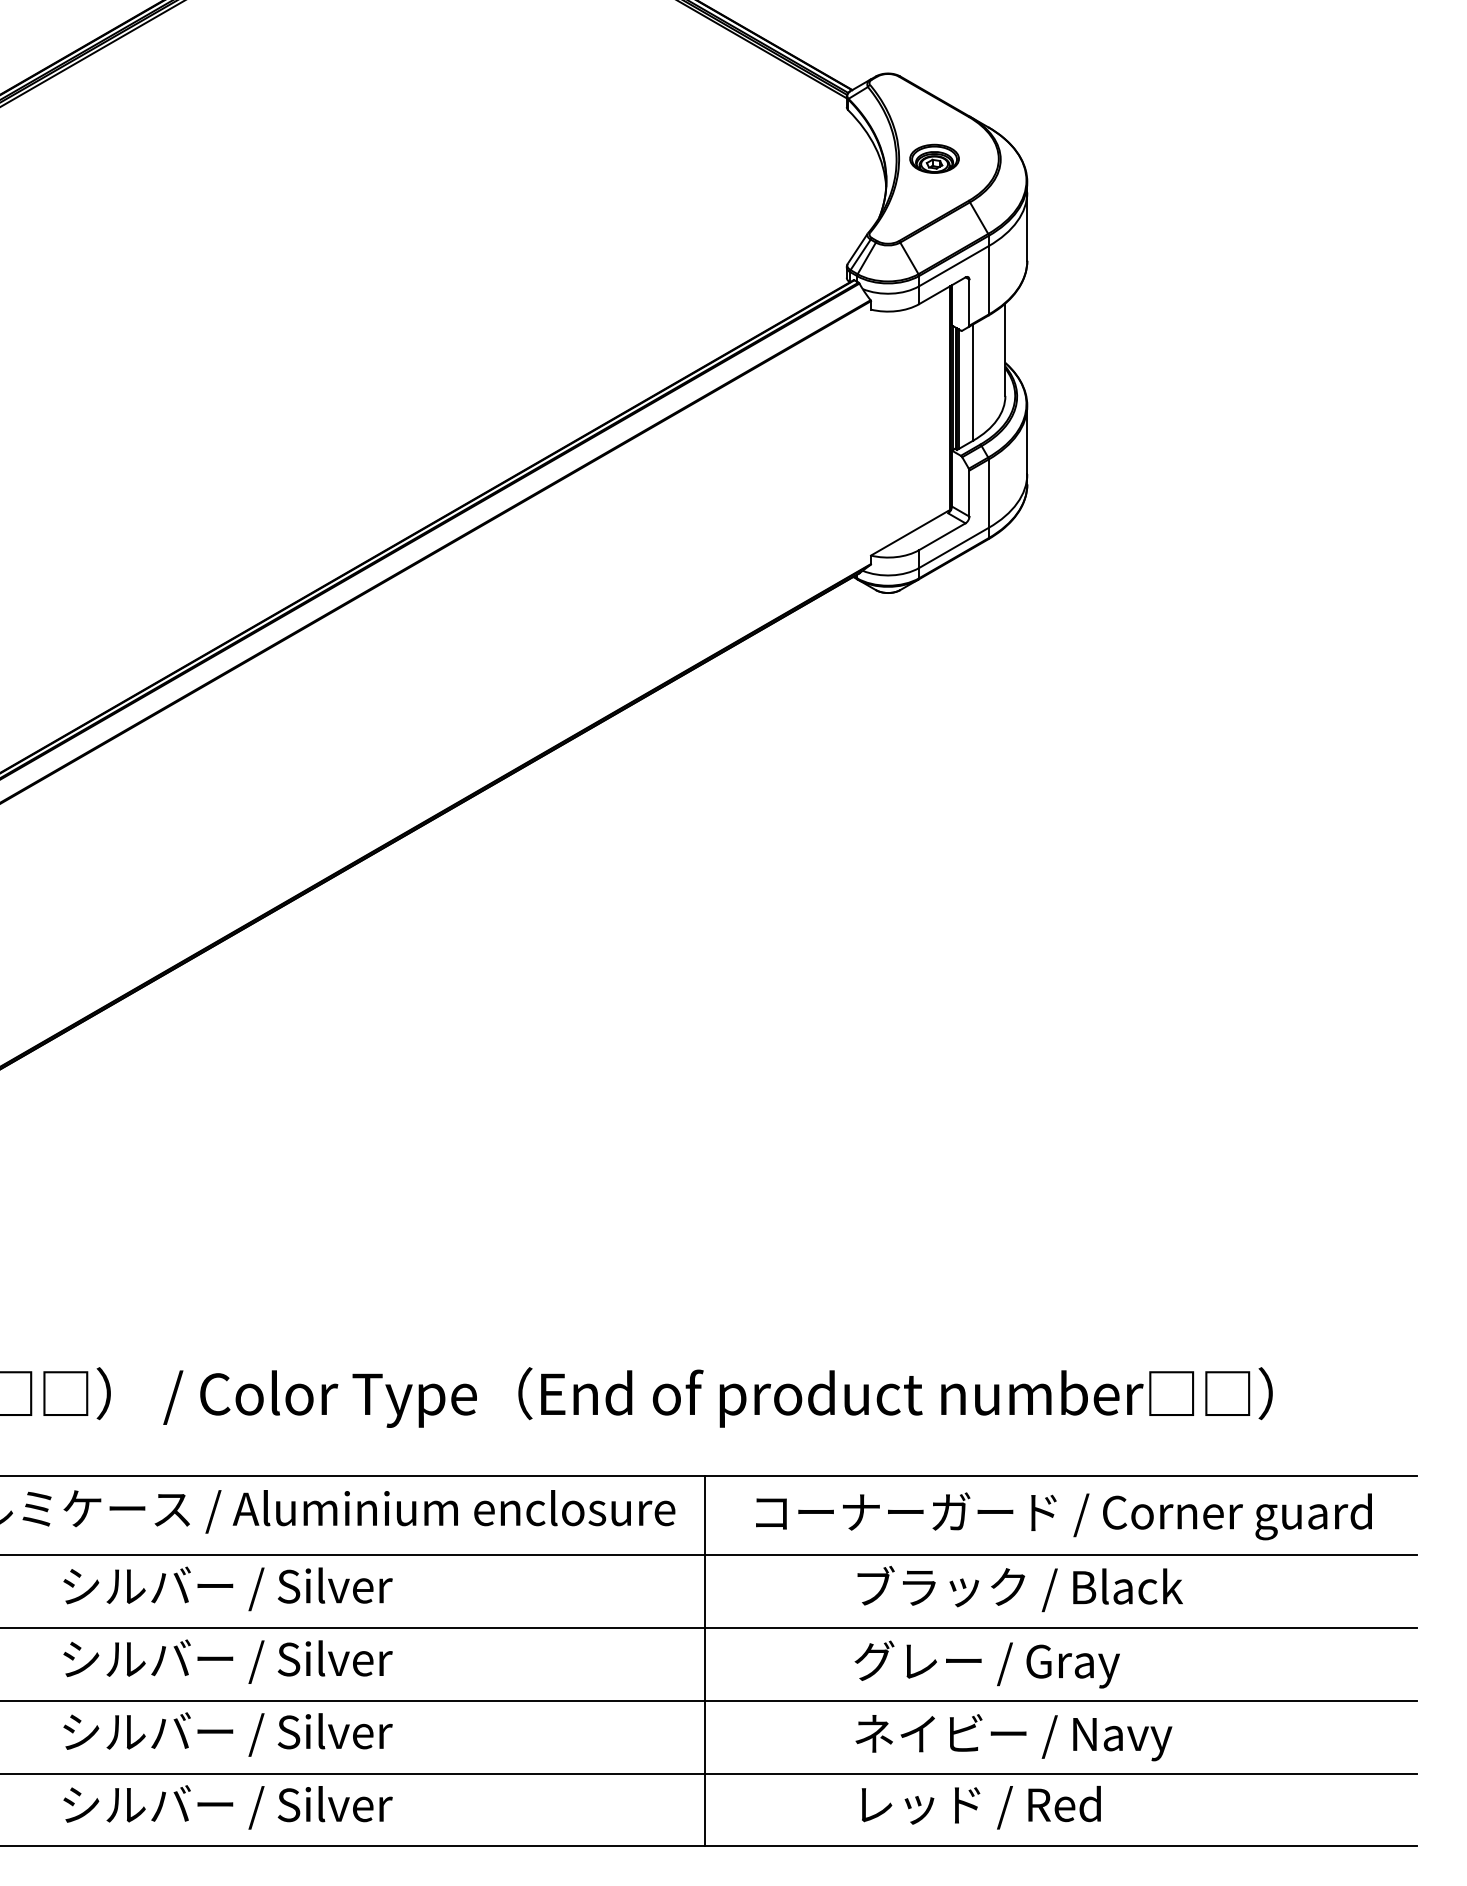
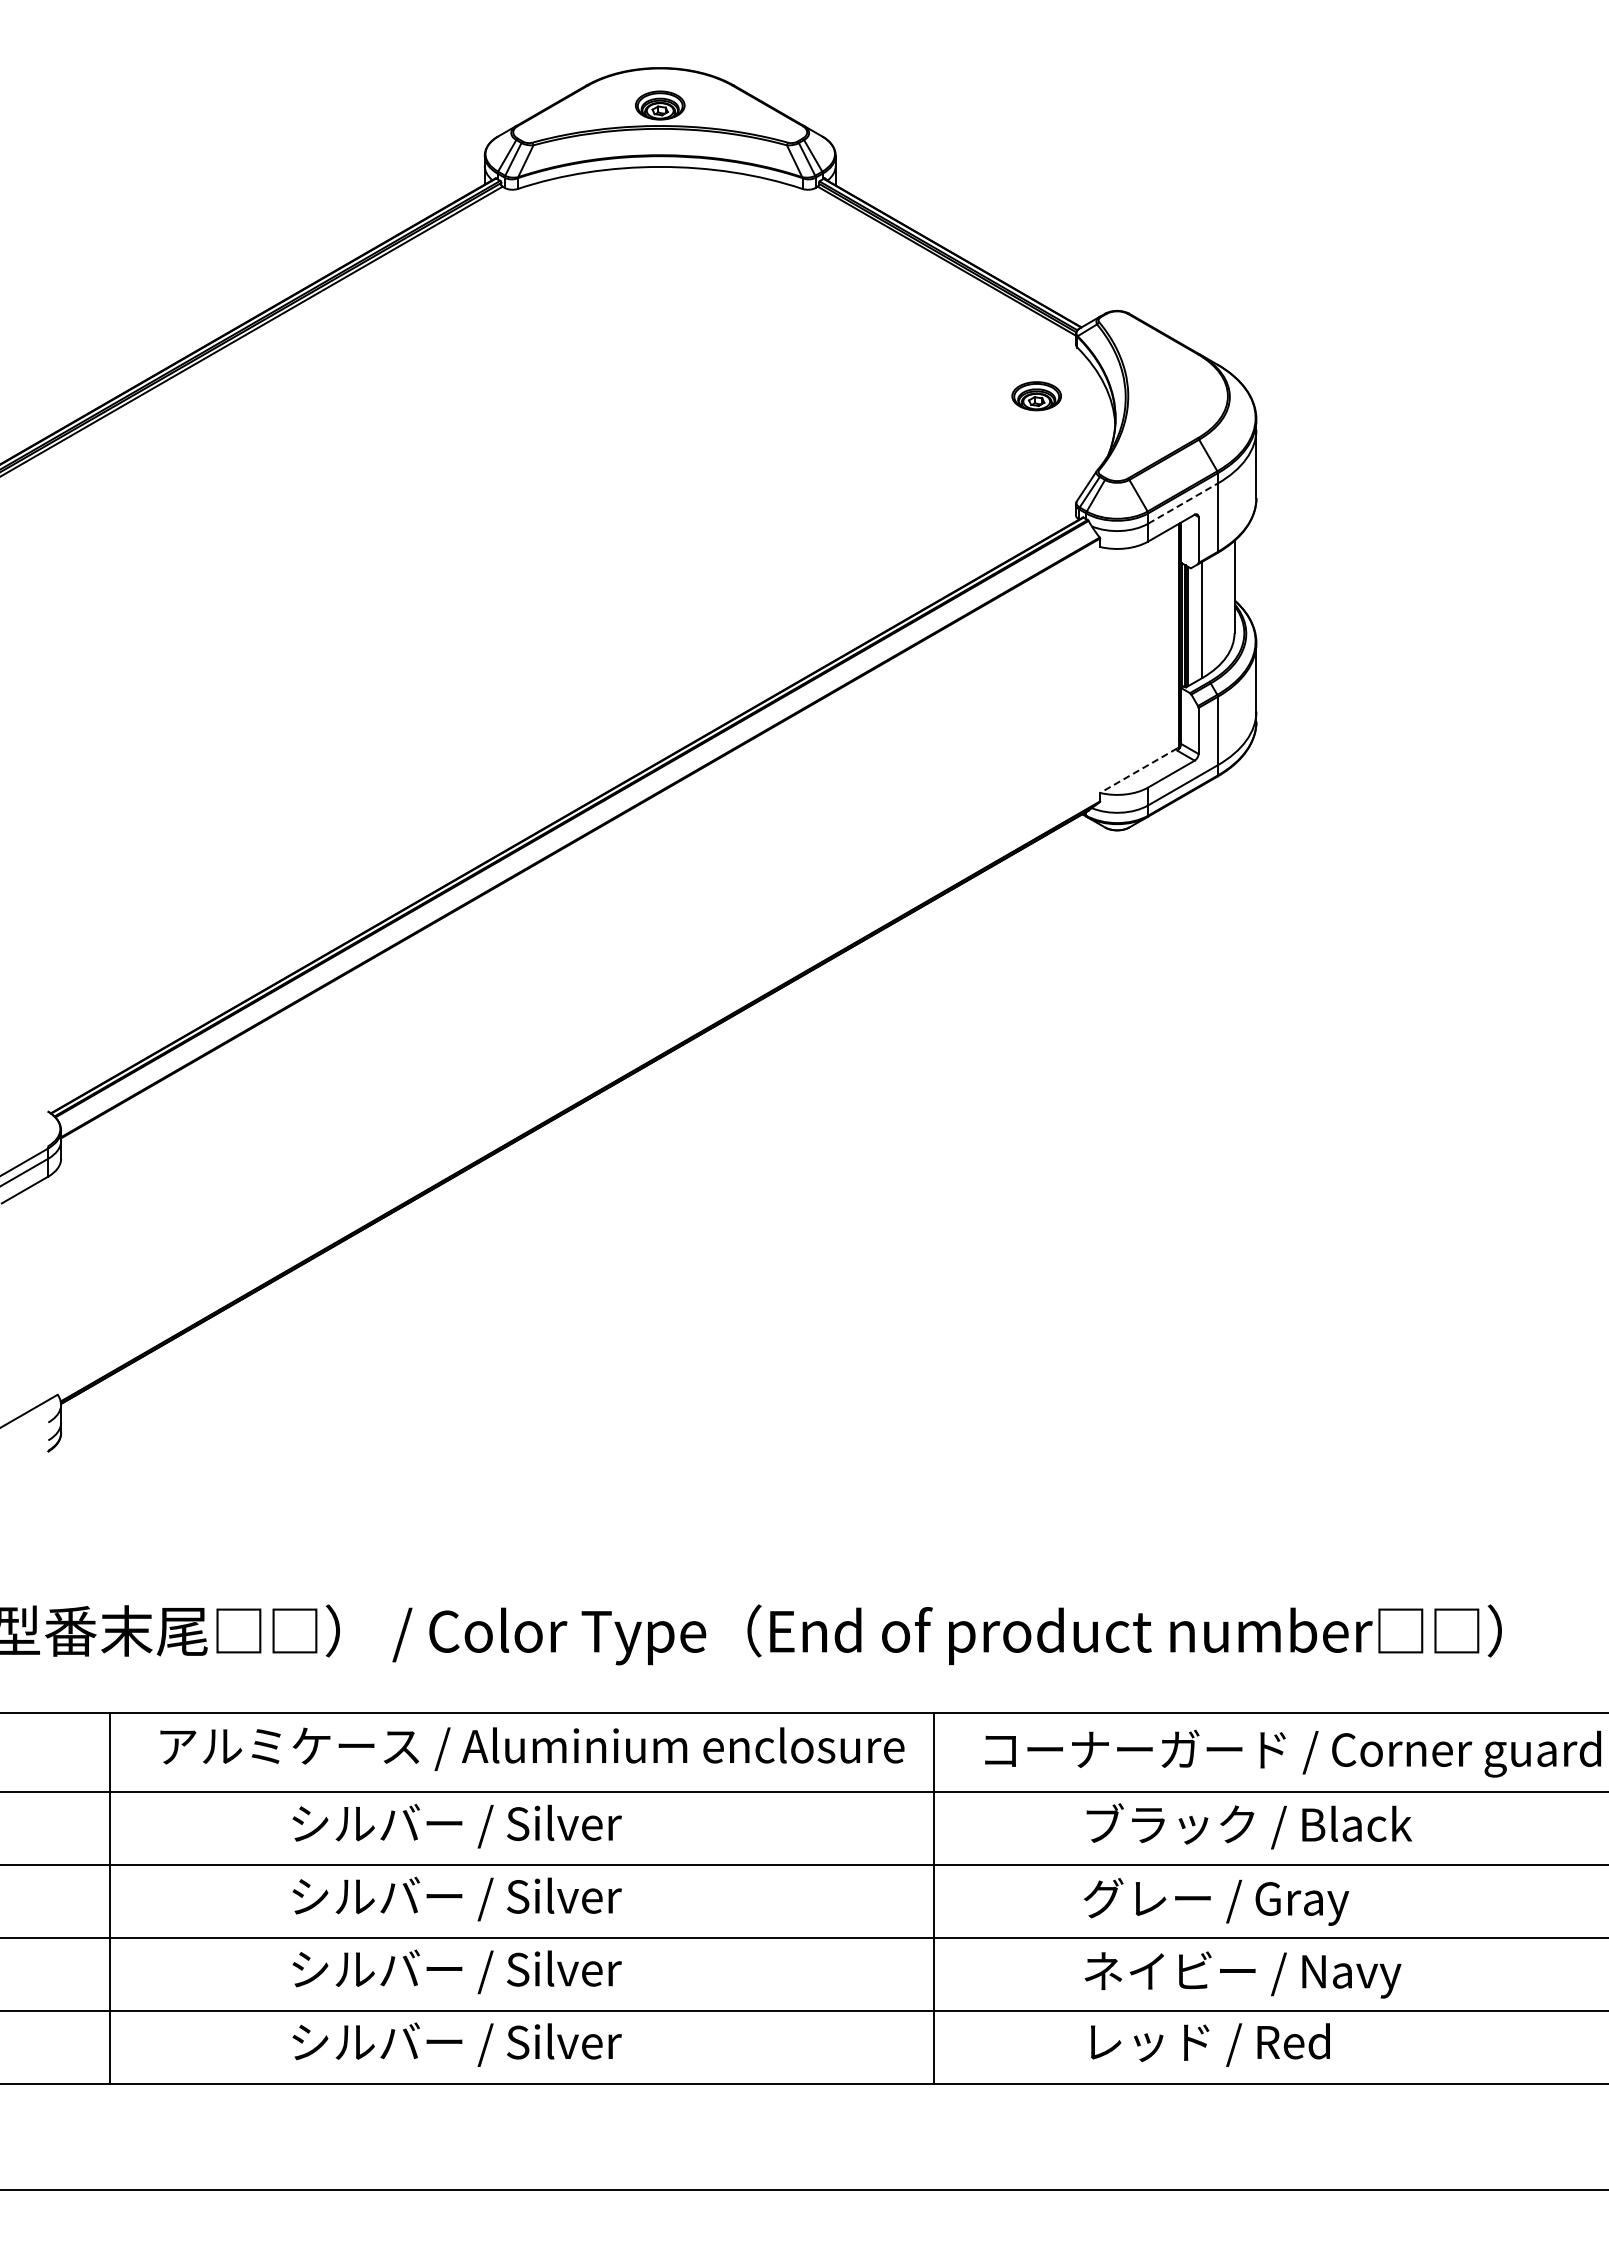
part: (934, 159) -> (1036, 396), moved
line: (954, 266) -> (1183, 503), solid -> dashed
line: (909, 533) -> (1138, 770), solid -> dashed

